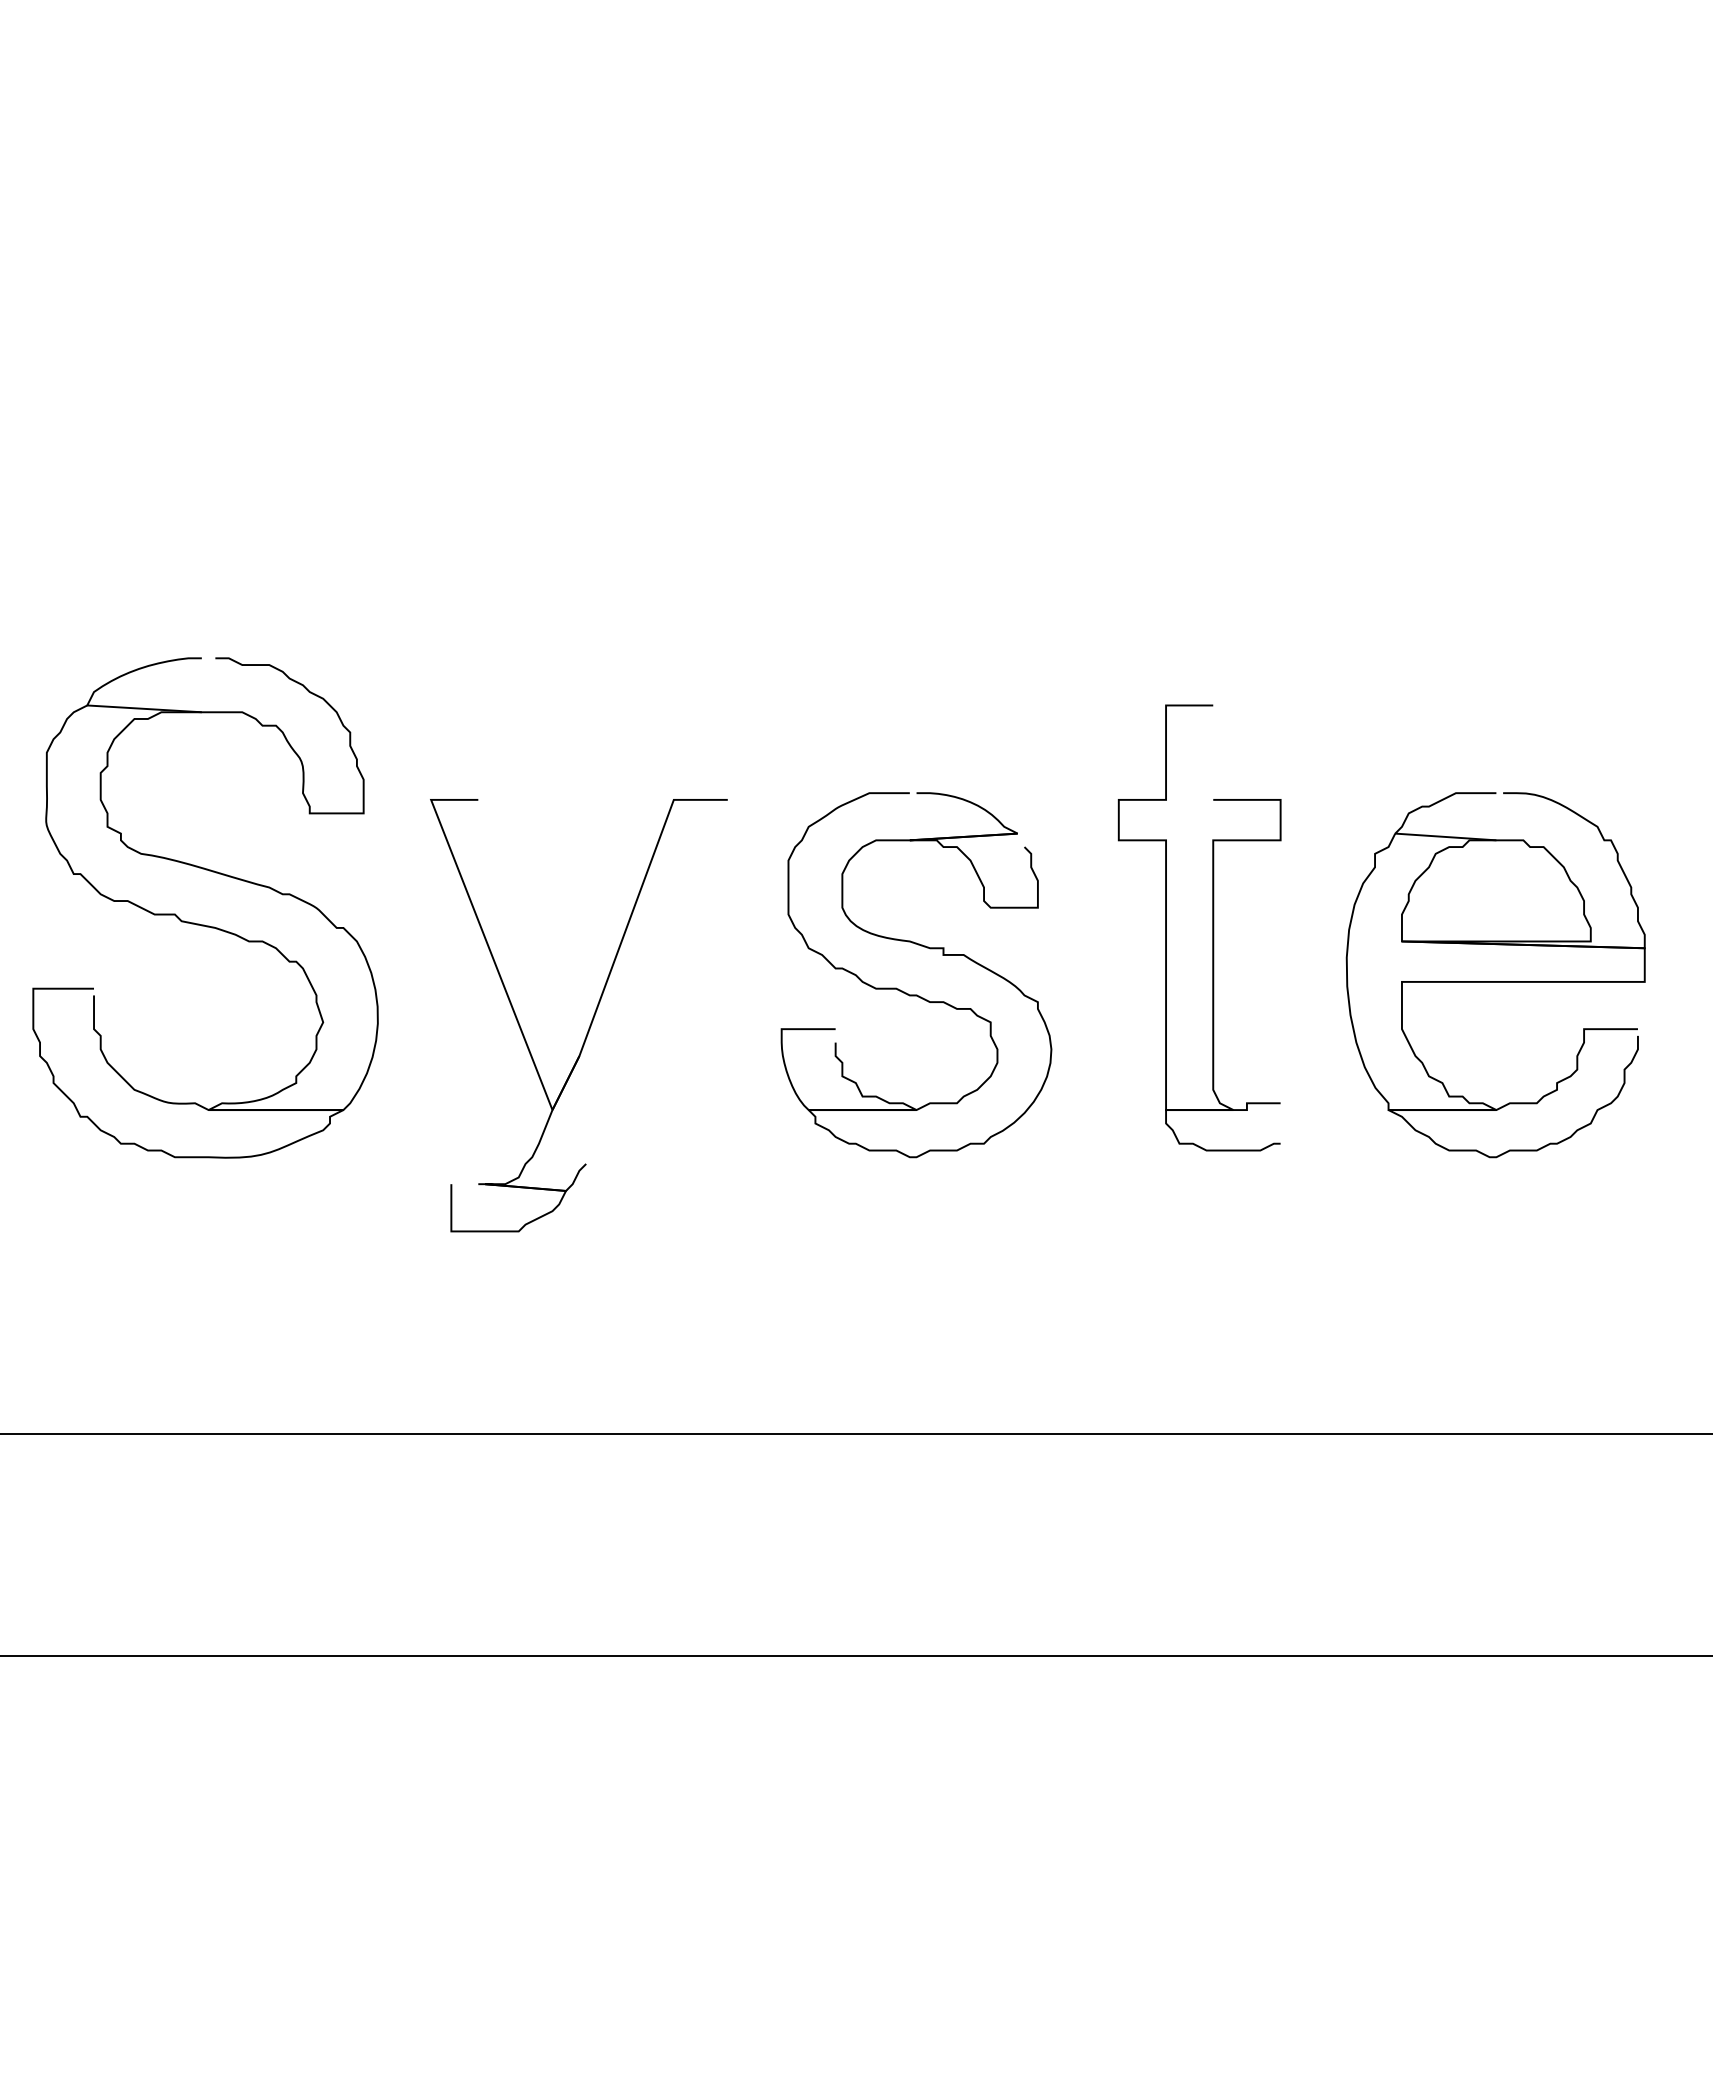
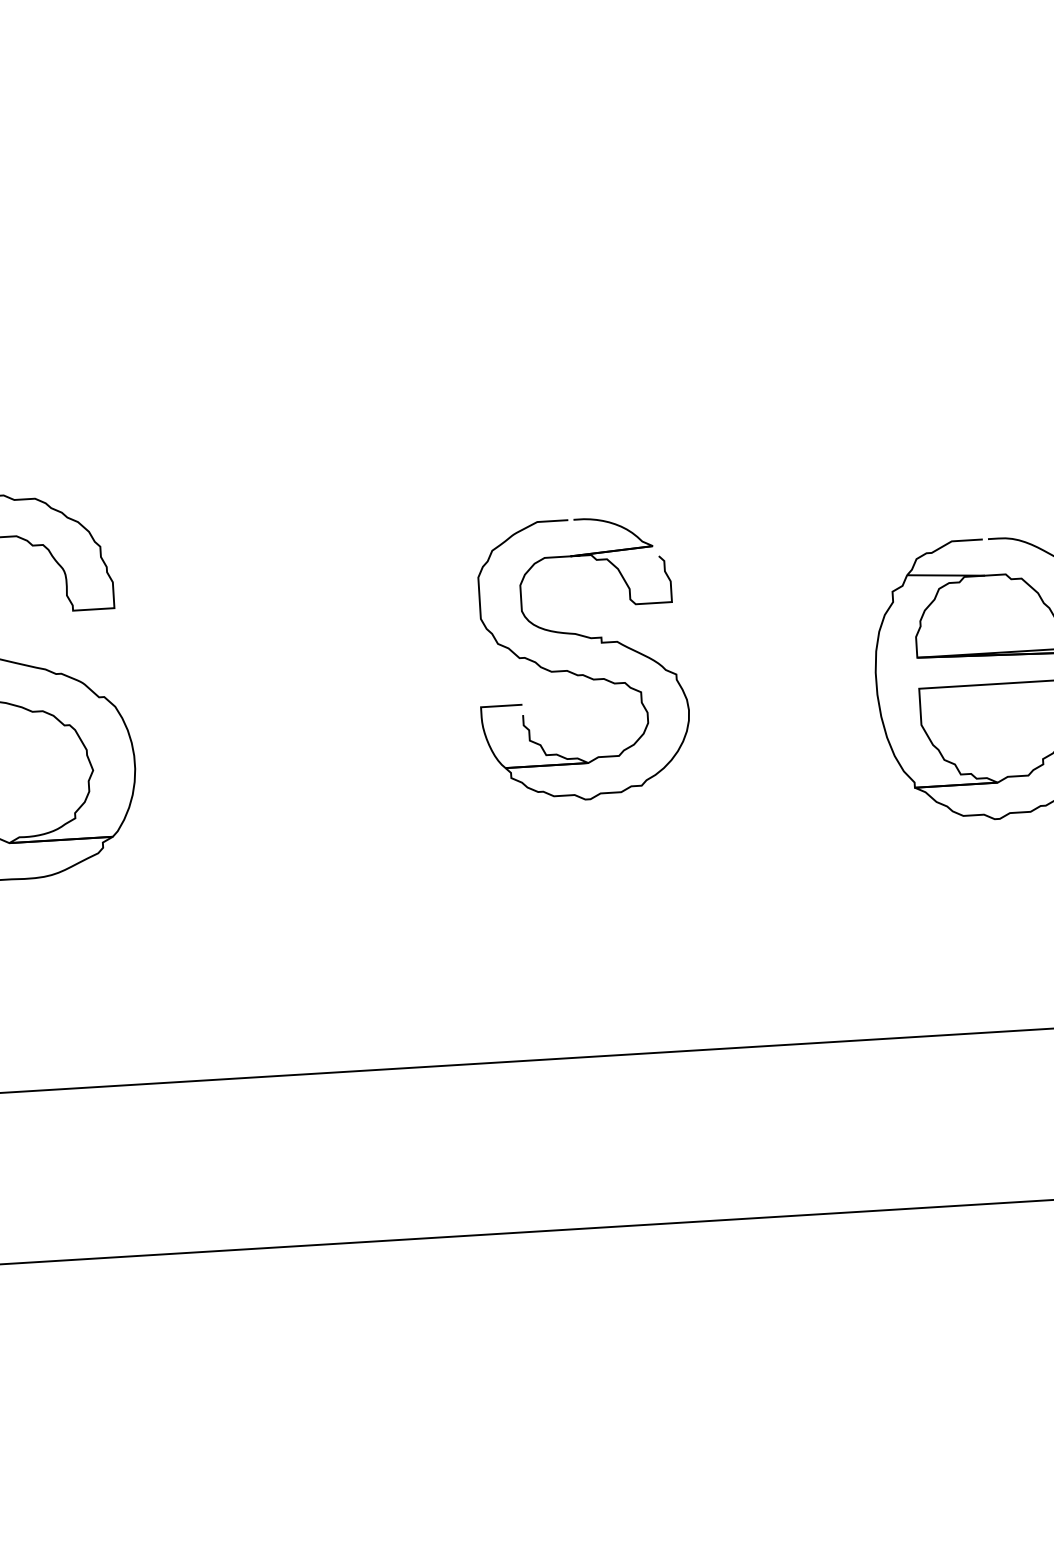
part: (1212, 927) -> (771, 655), removed
part: (916, 994) -> (582, 674), moved
part: (590, 1022) -> (298, 758), removed

